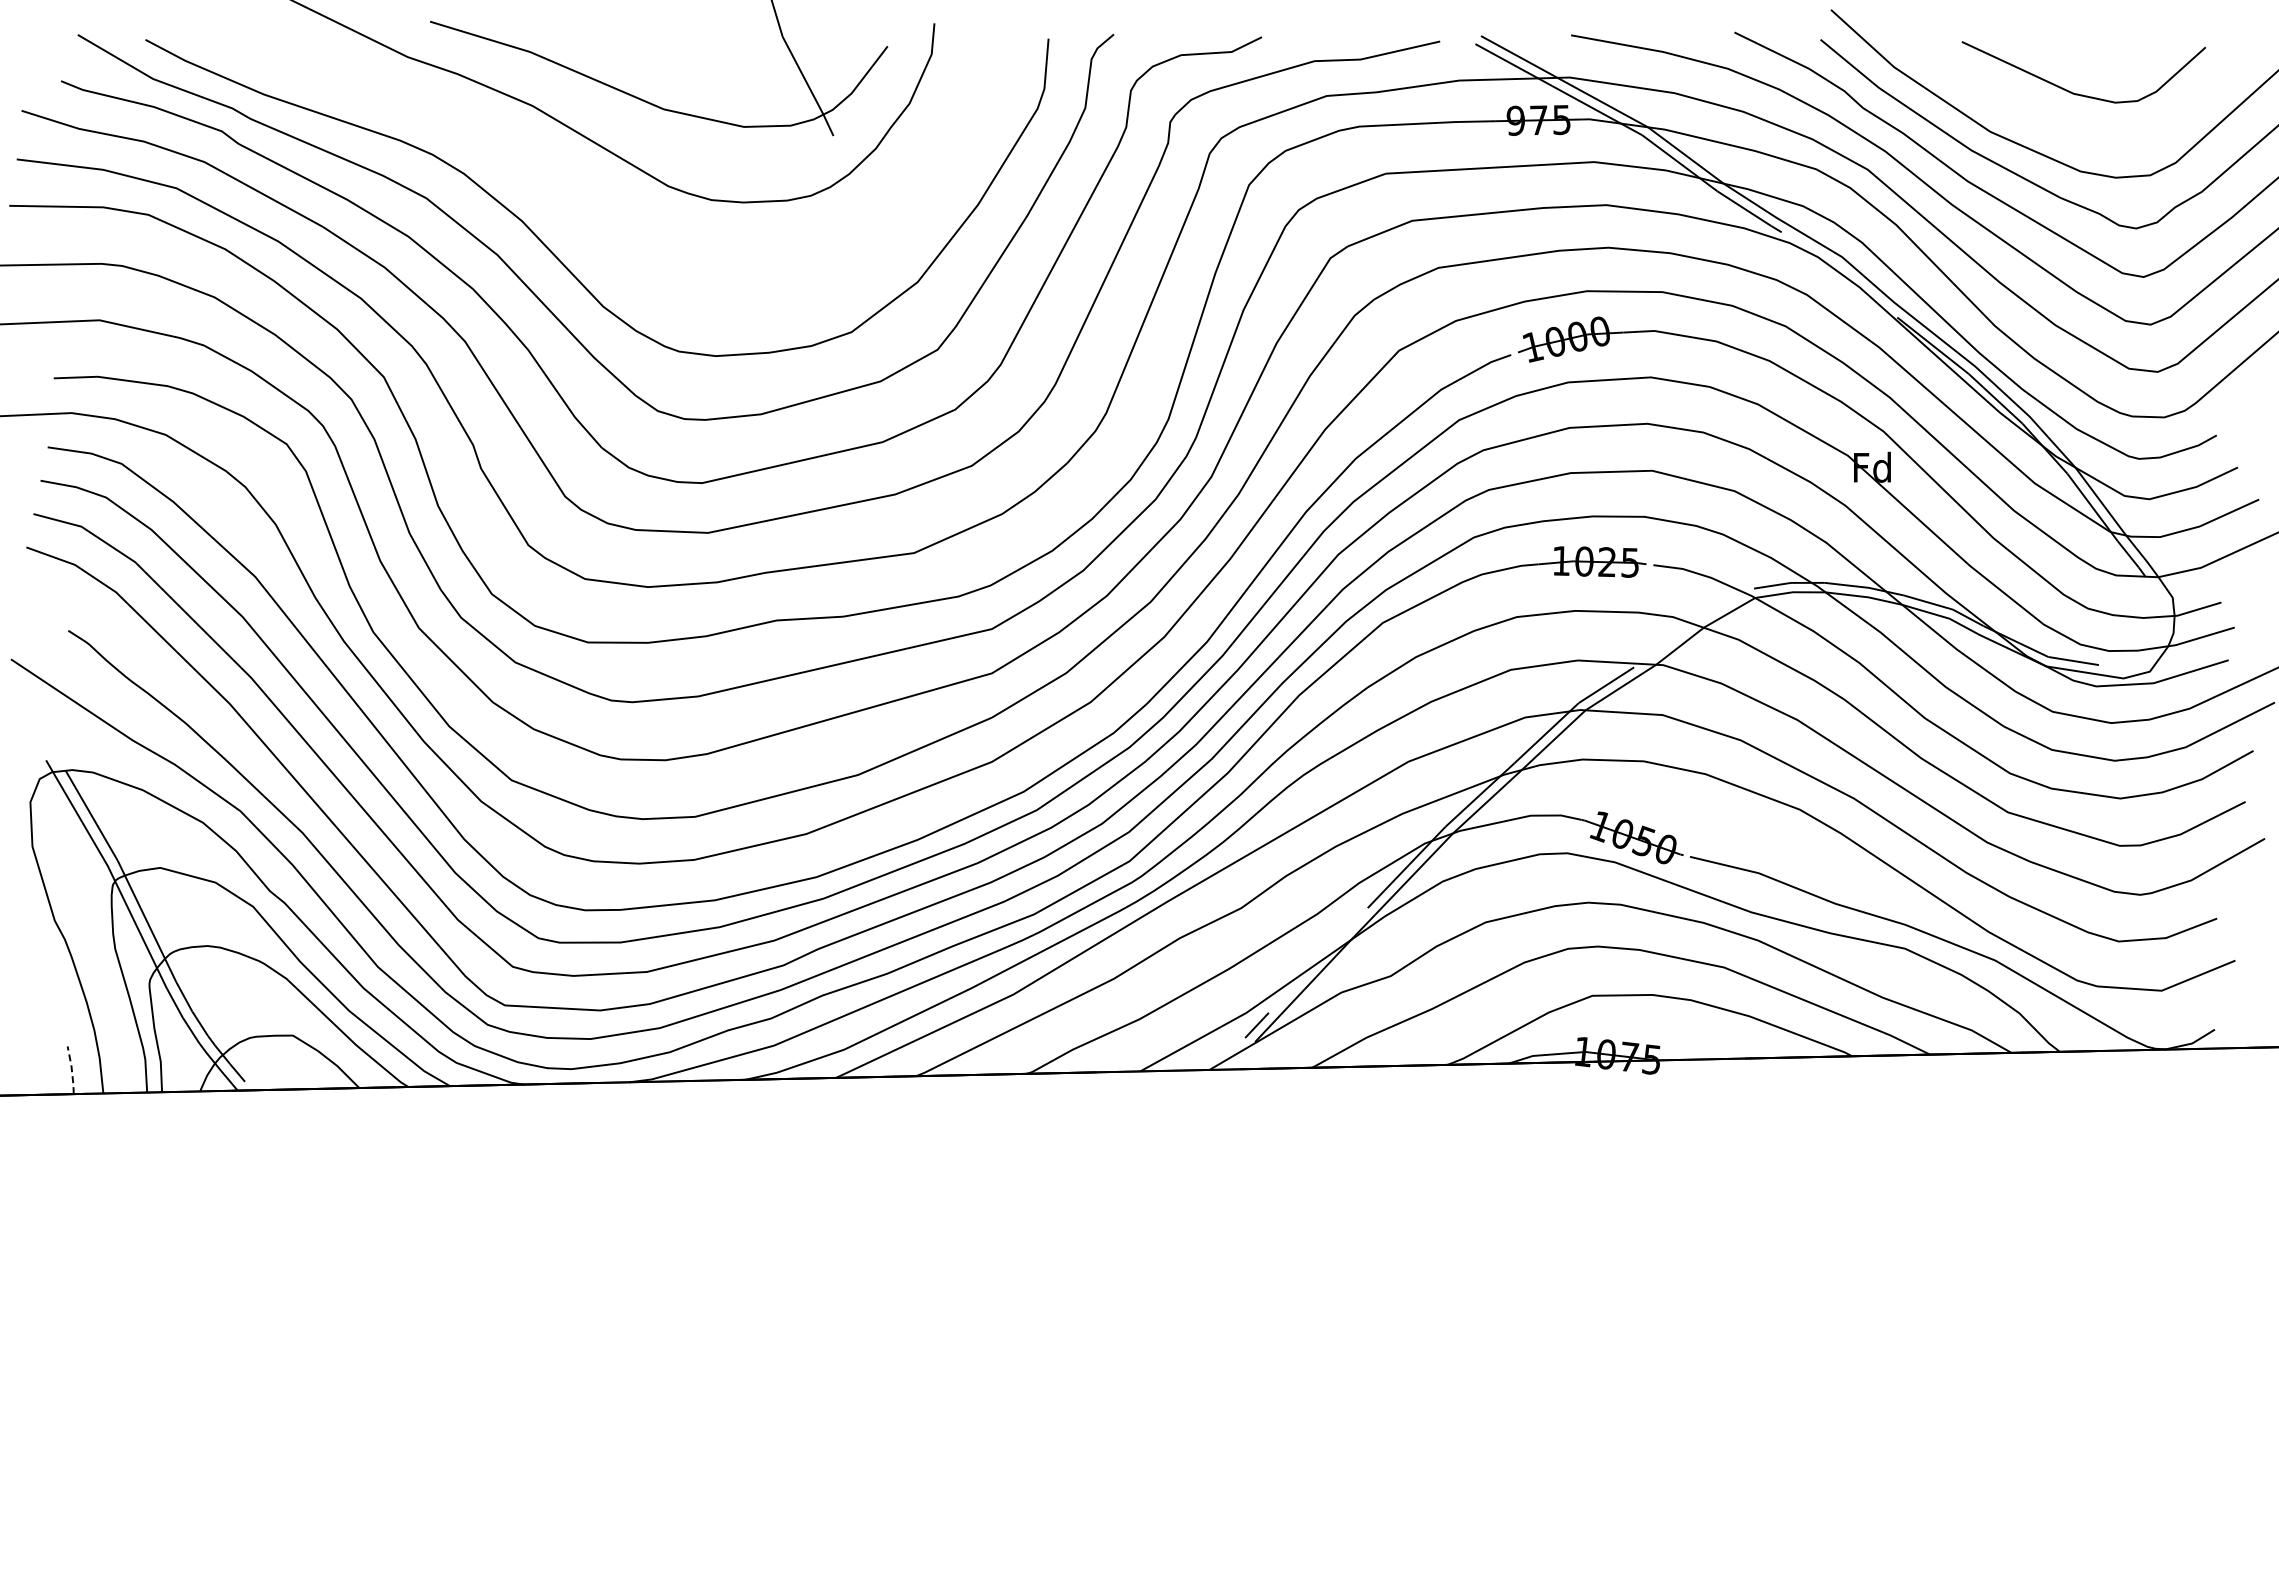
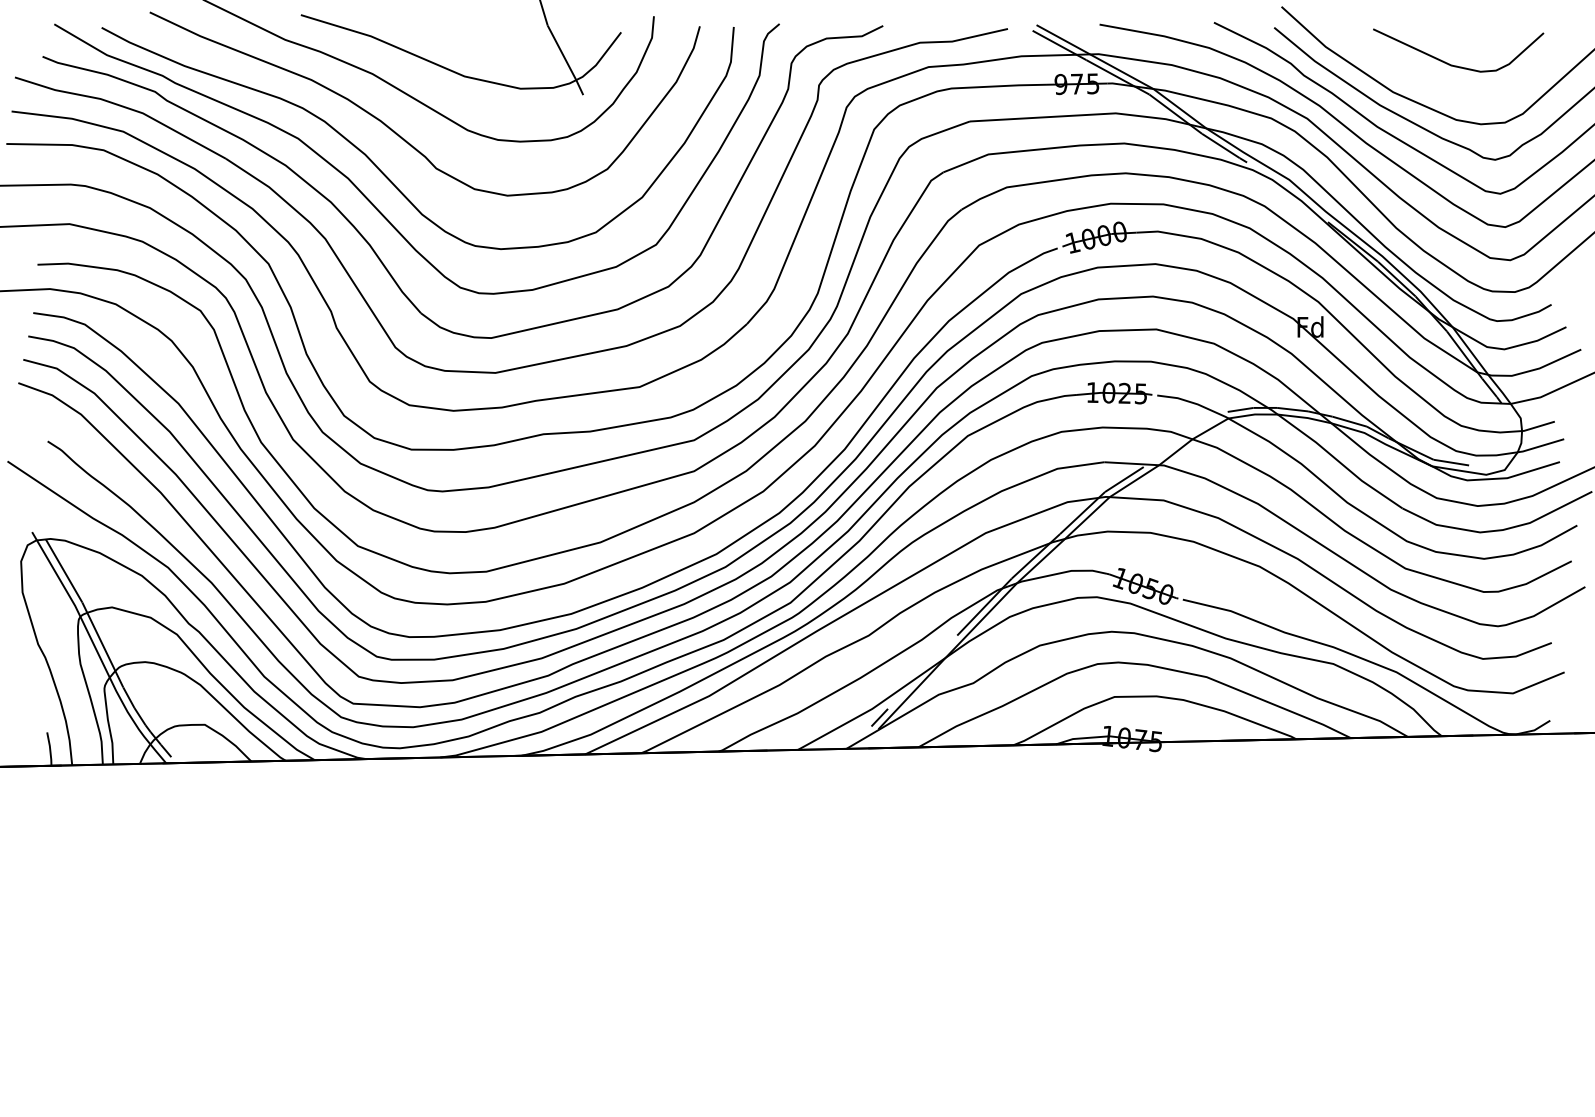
curve: (571, 193) -> (399, 135), added
line: (71, 1069) -> (49, 748), dashed -> solid

